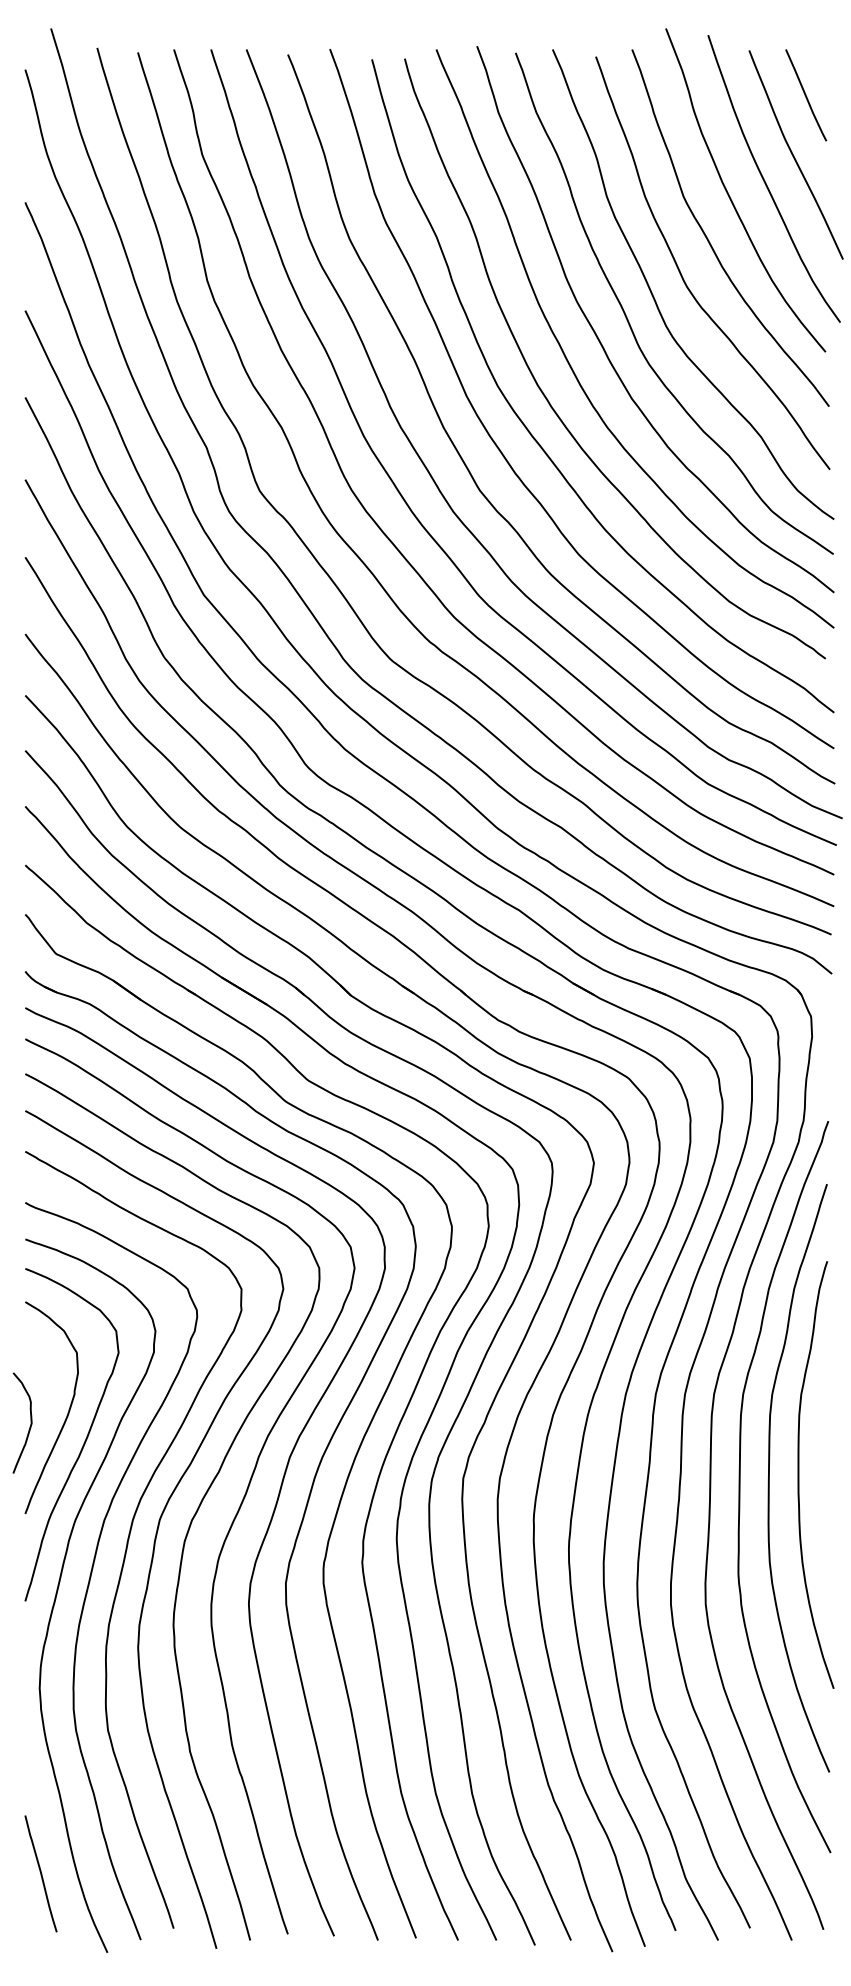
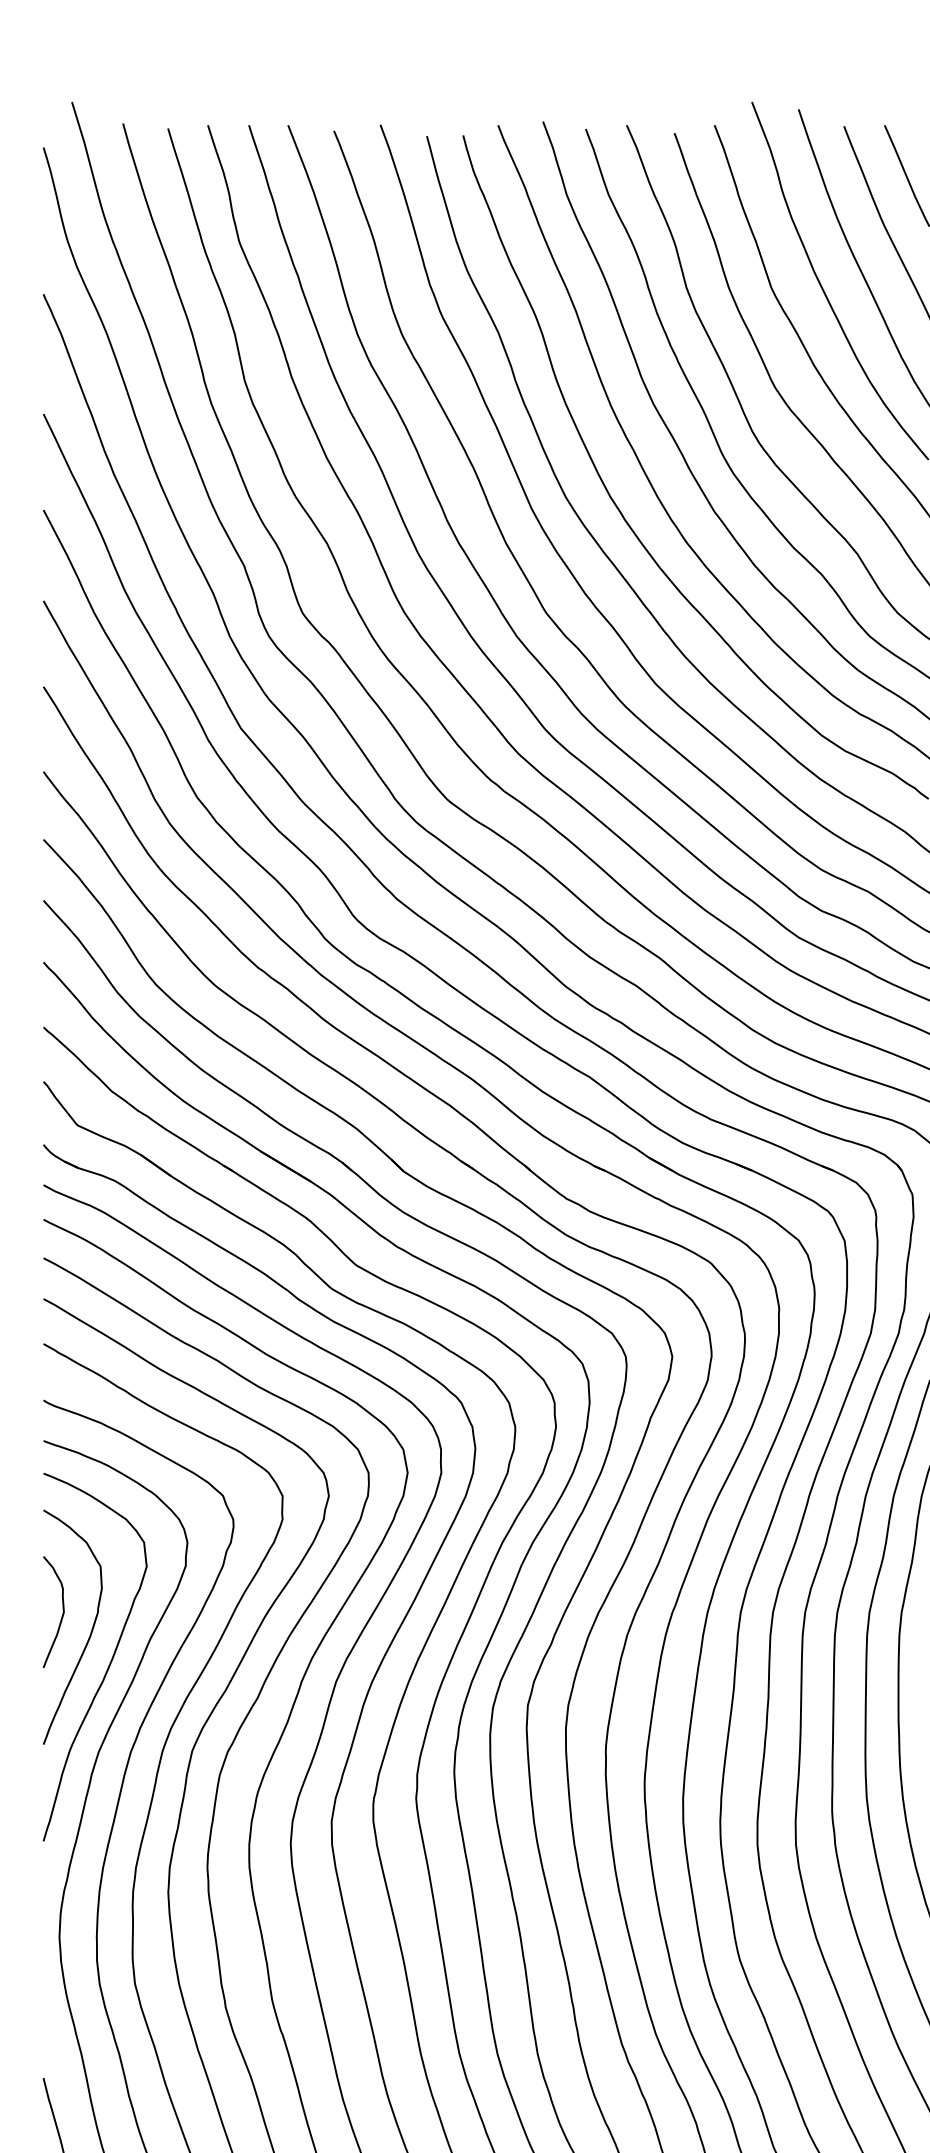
curve: (30, 1422) -> (62, 1611), moved

